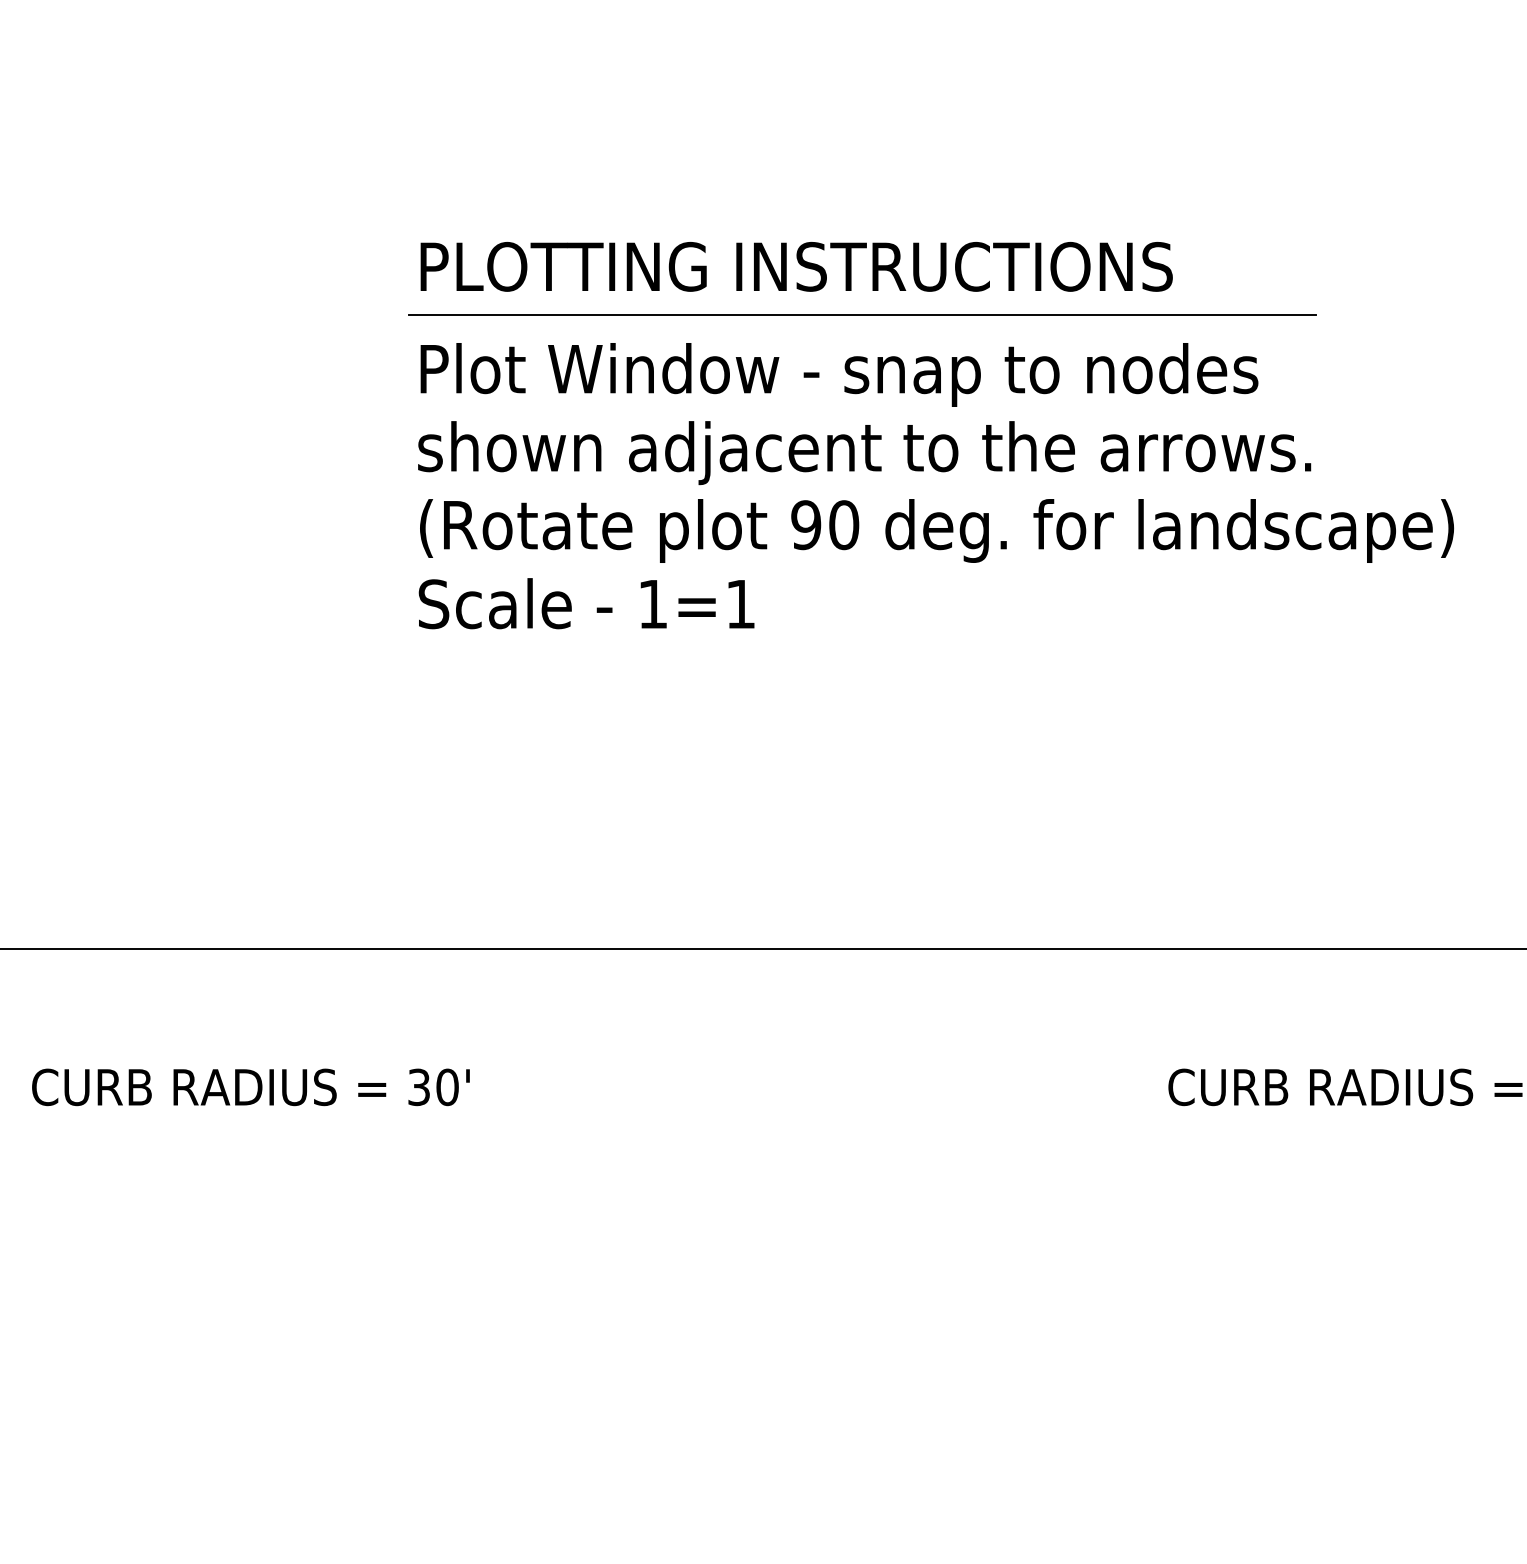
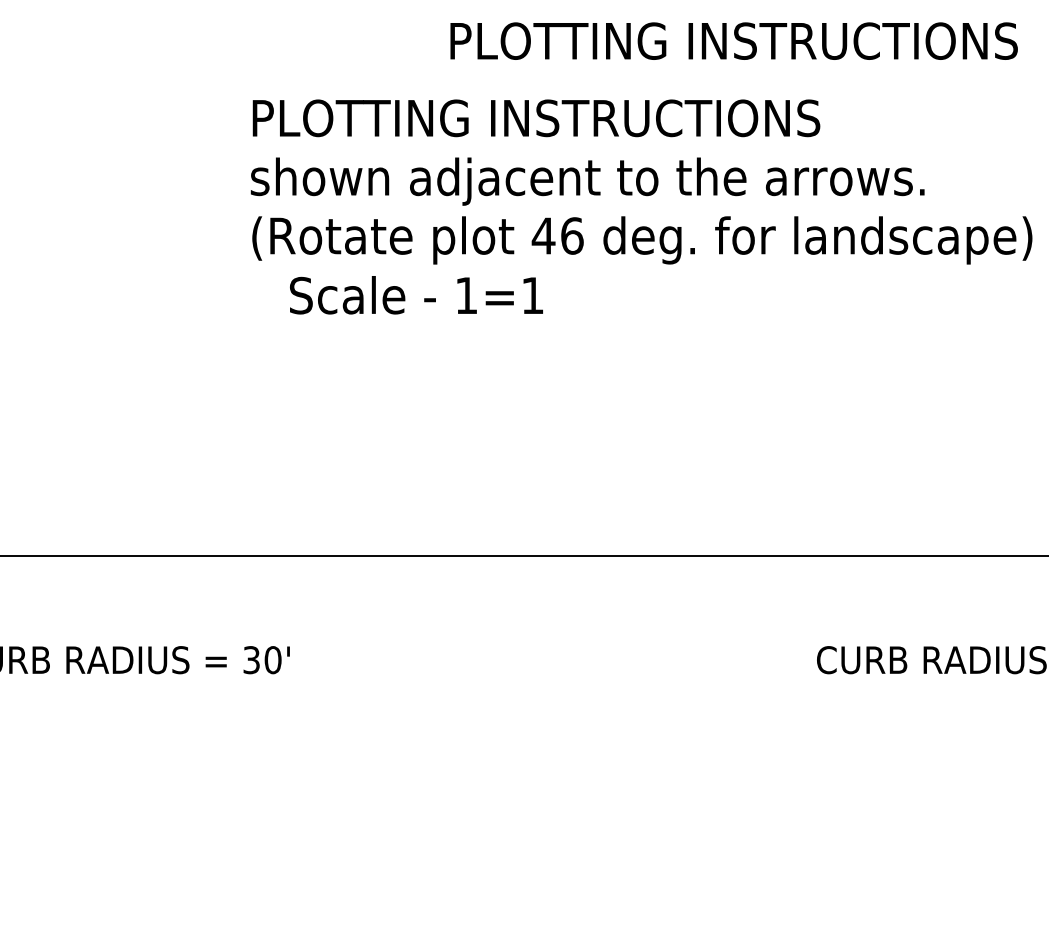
text: (796, 266) -> (733, 40), moved
line: (862, 315) -> (586, 77), removed
text: (857, 374) -> (582, 122), Plot Window - snap to nodes -> PLOTTING INSTRUCTIONS
text: (824, 525) -> (557, 236), 90 -> 46
text: (586, 603) -> (416, 295), moved

